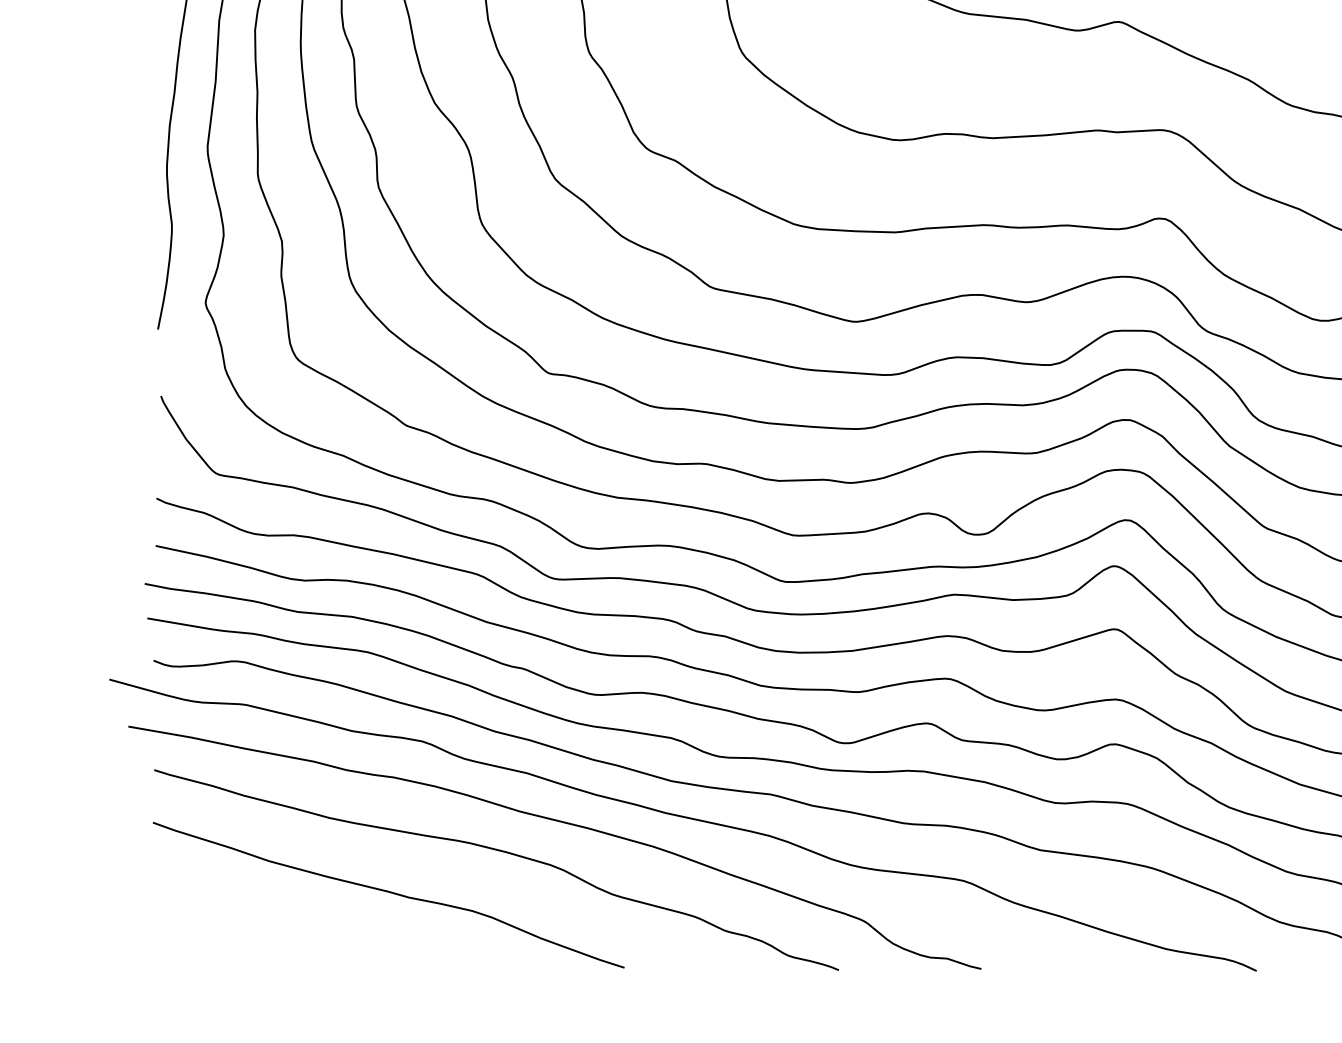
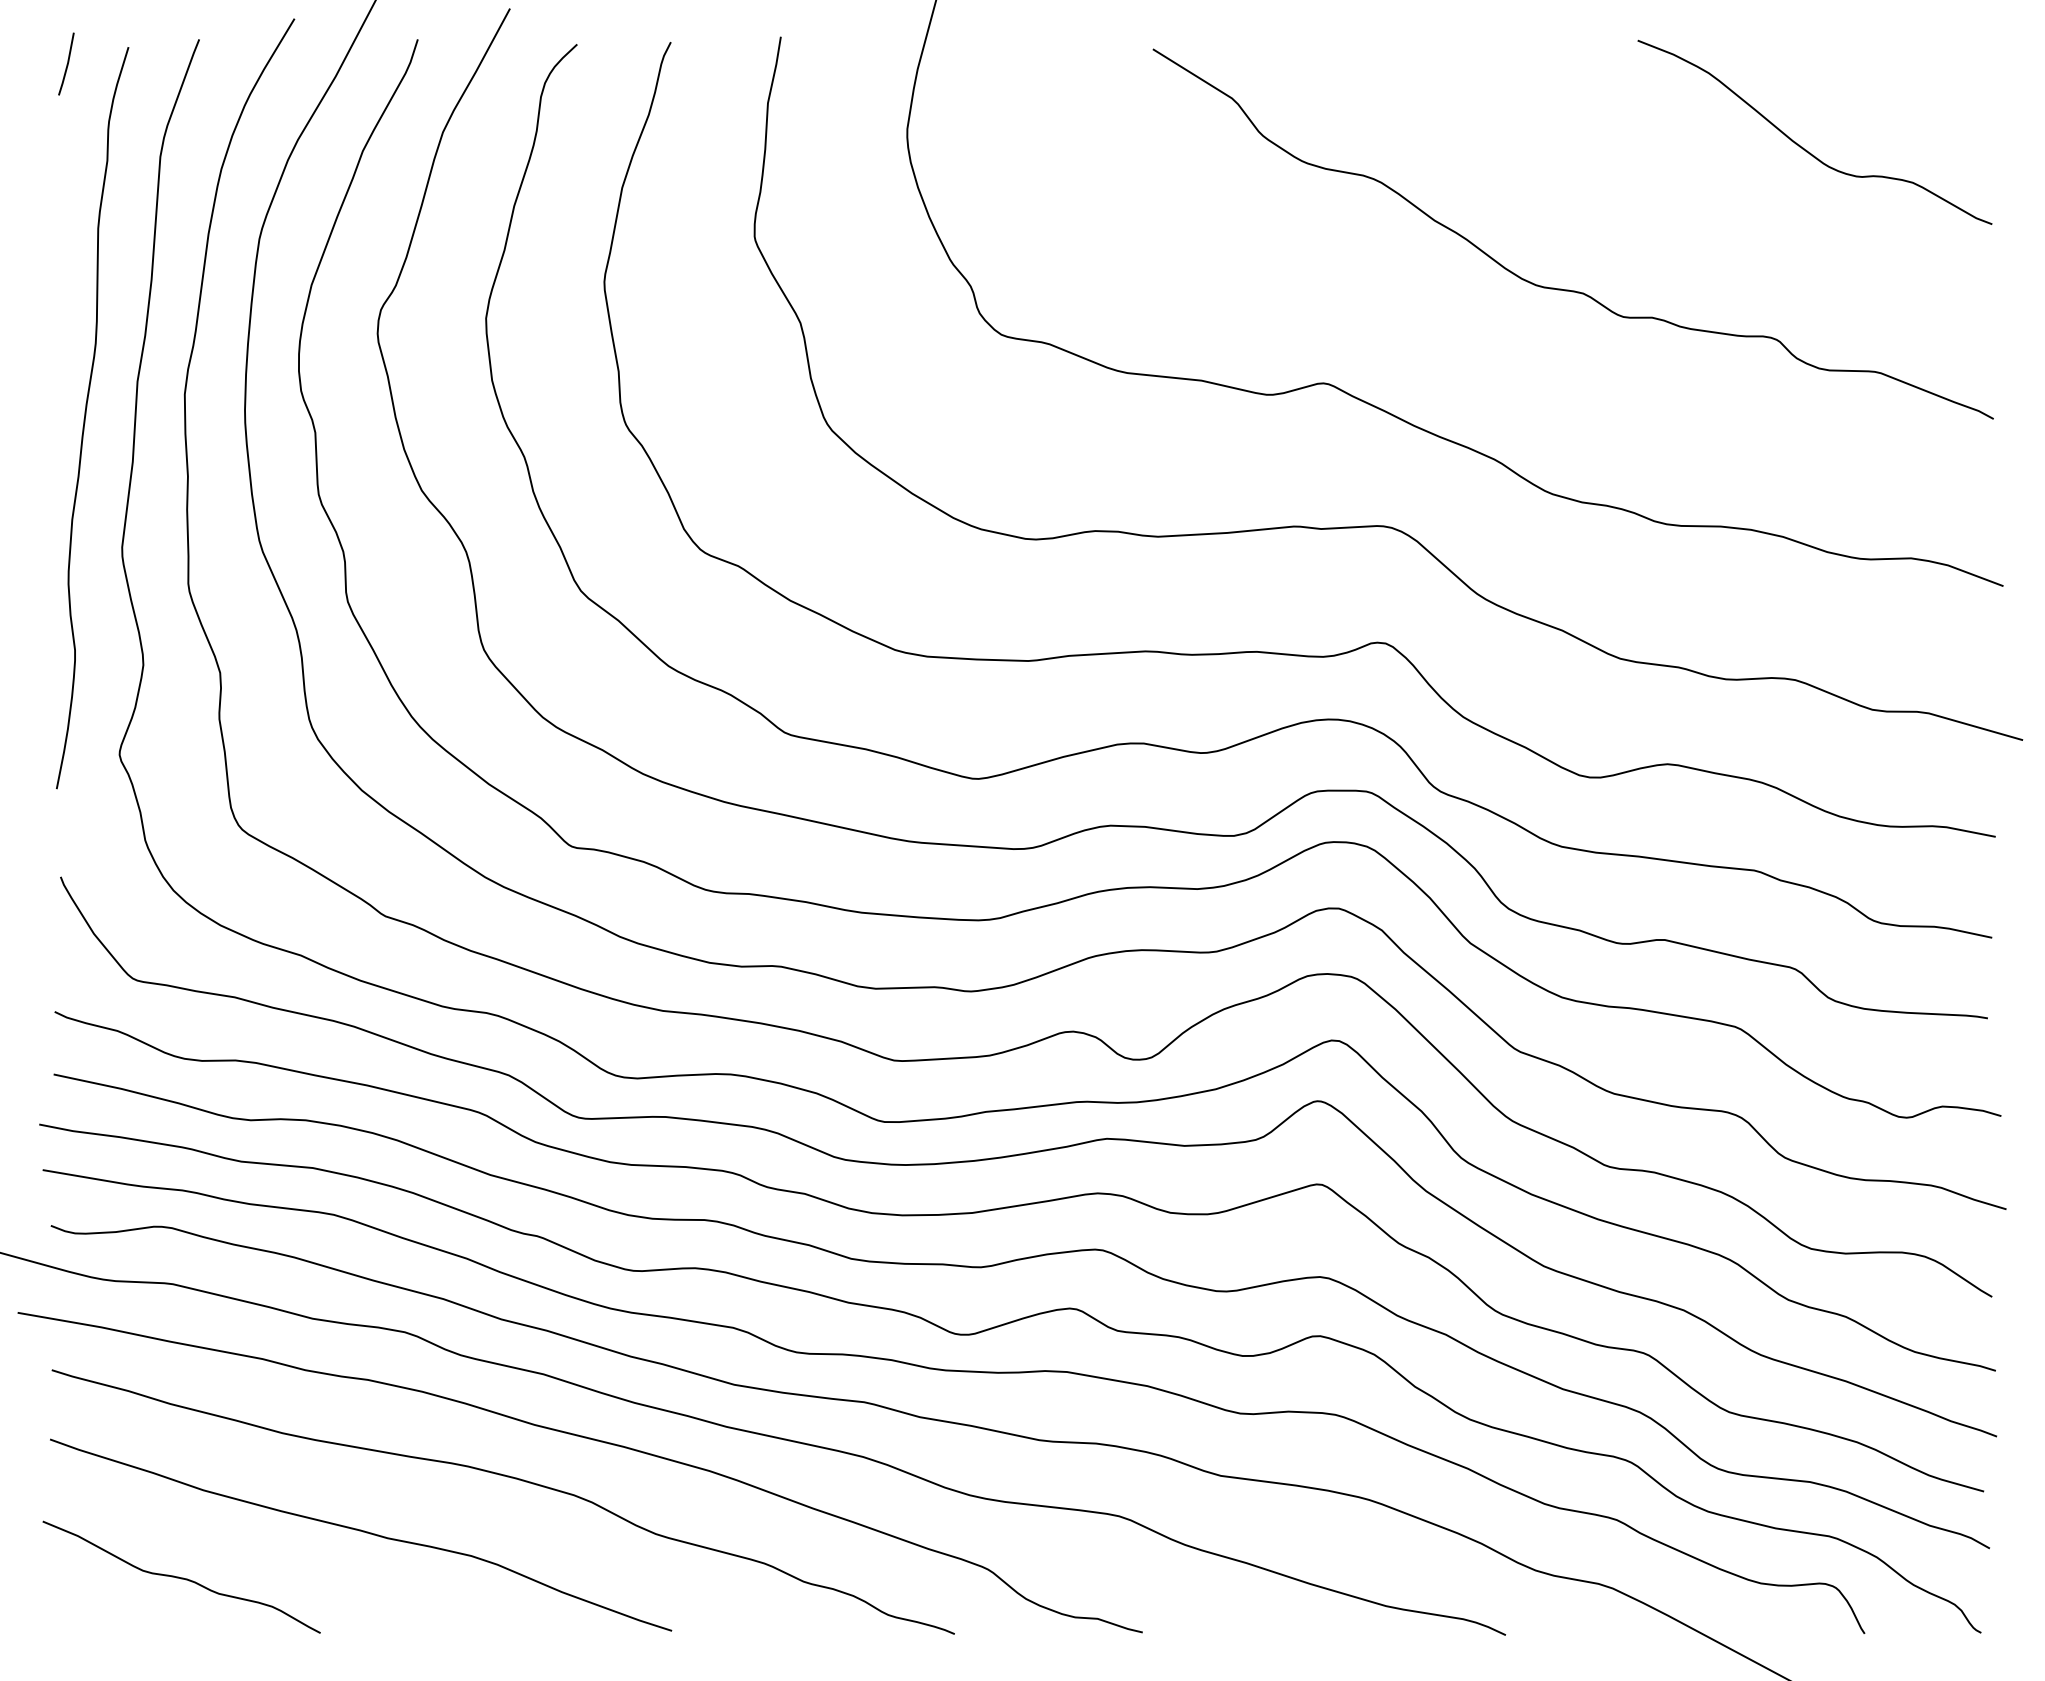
curve: (252, 927) -> (181, 1577), added

